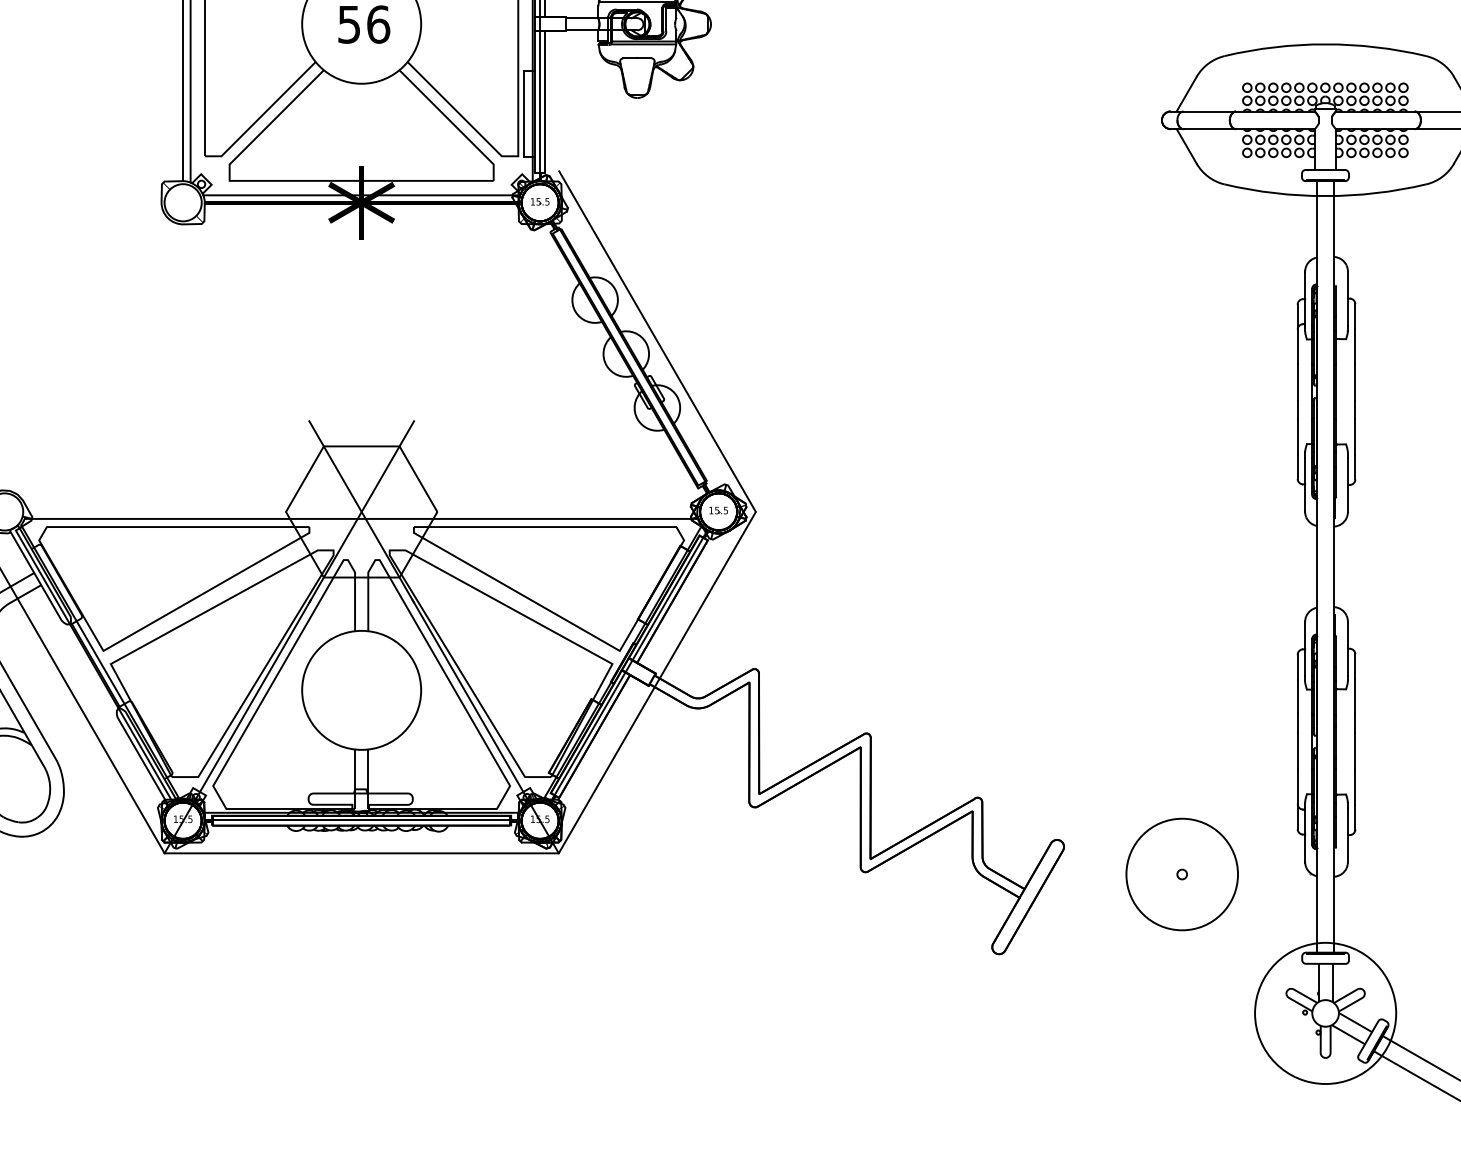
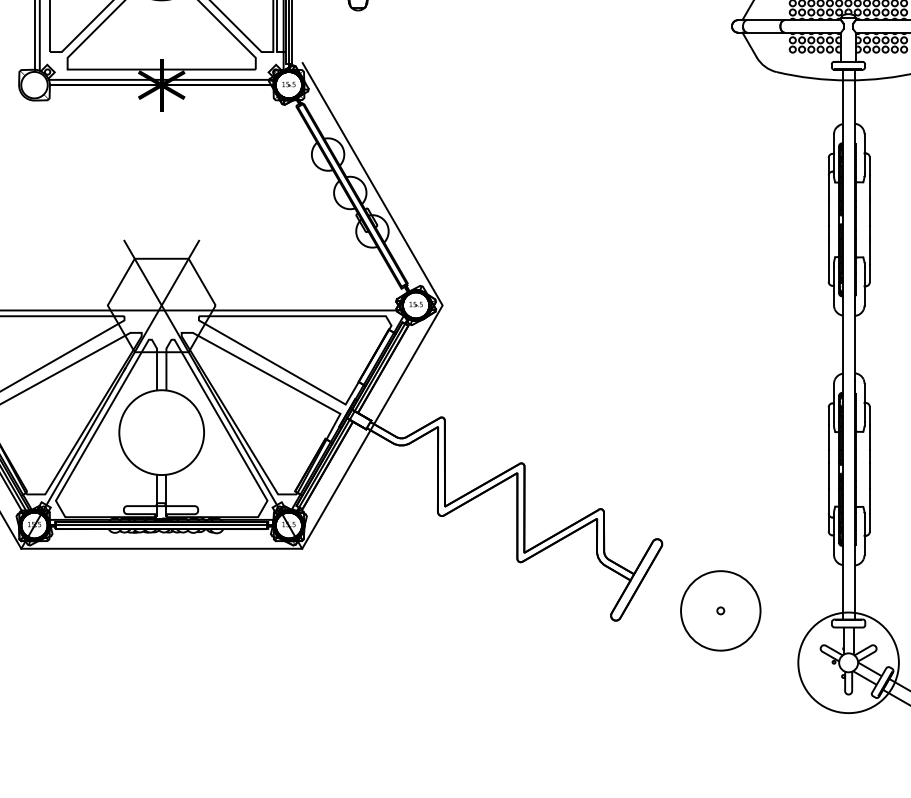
part: (1181, 874) -> (720, 610), moved

